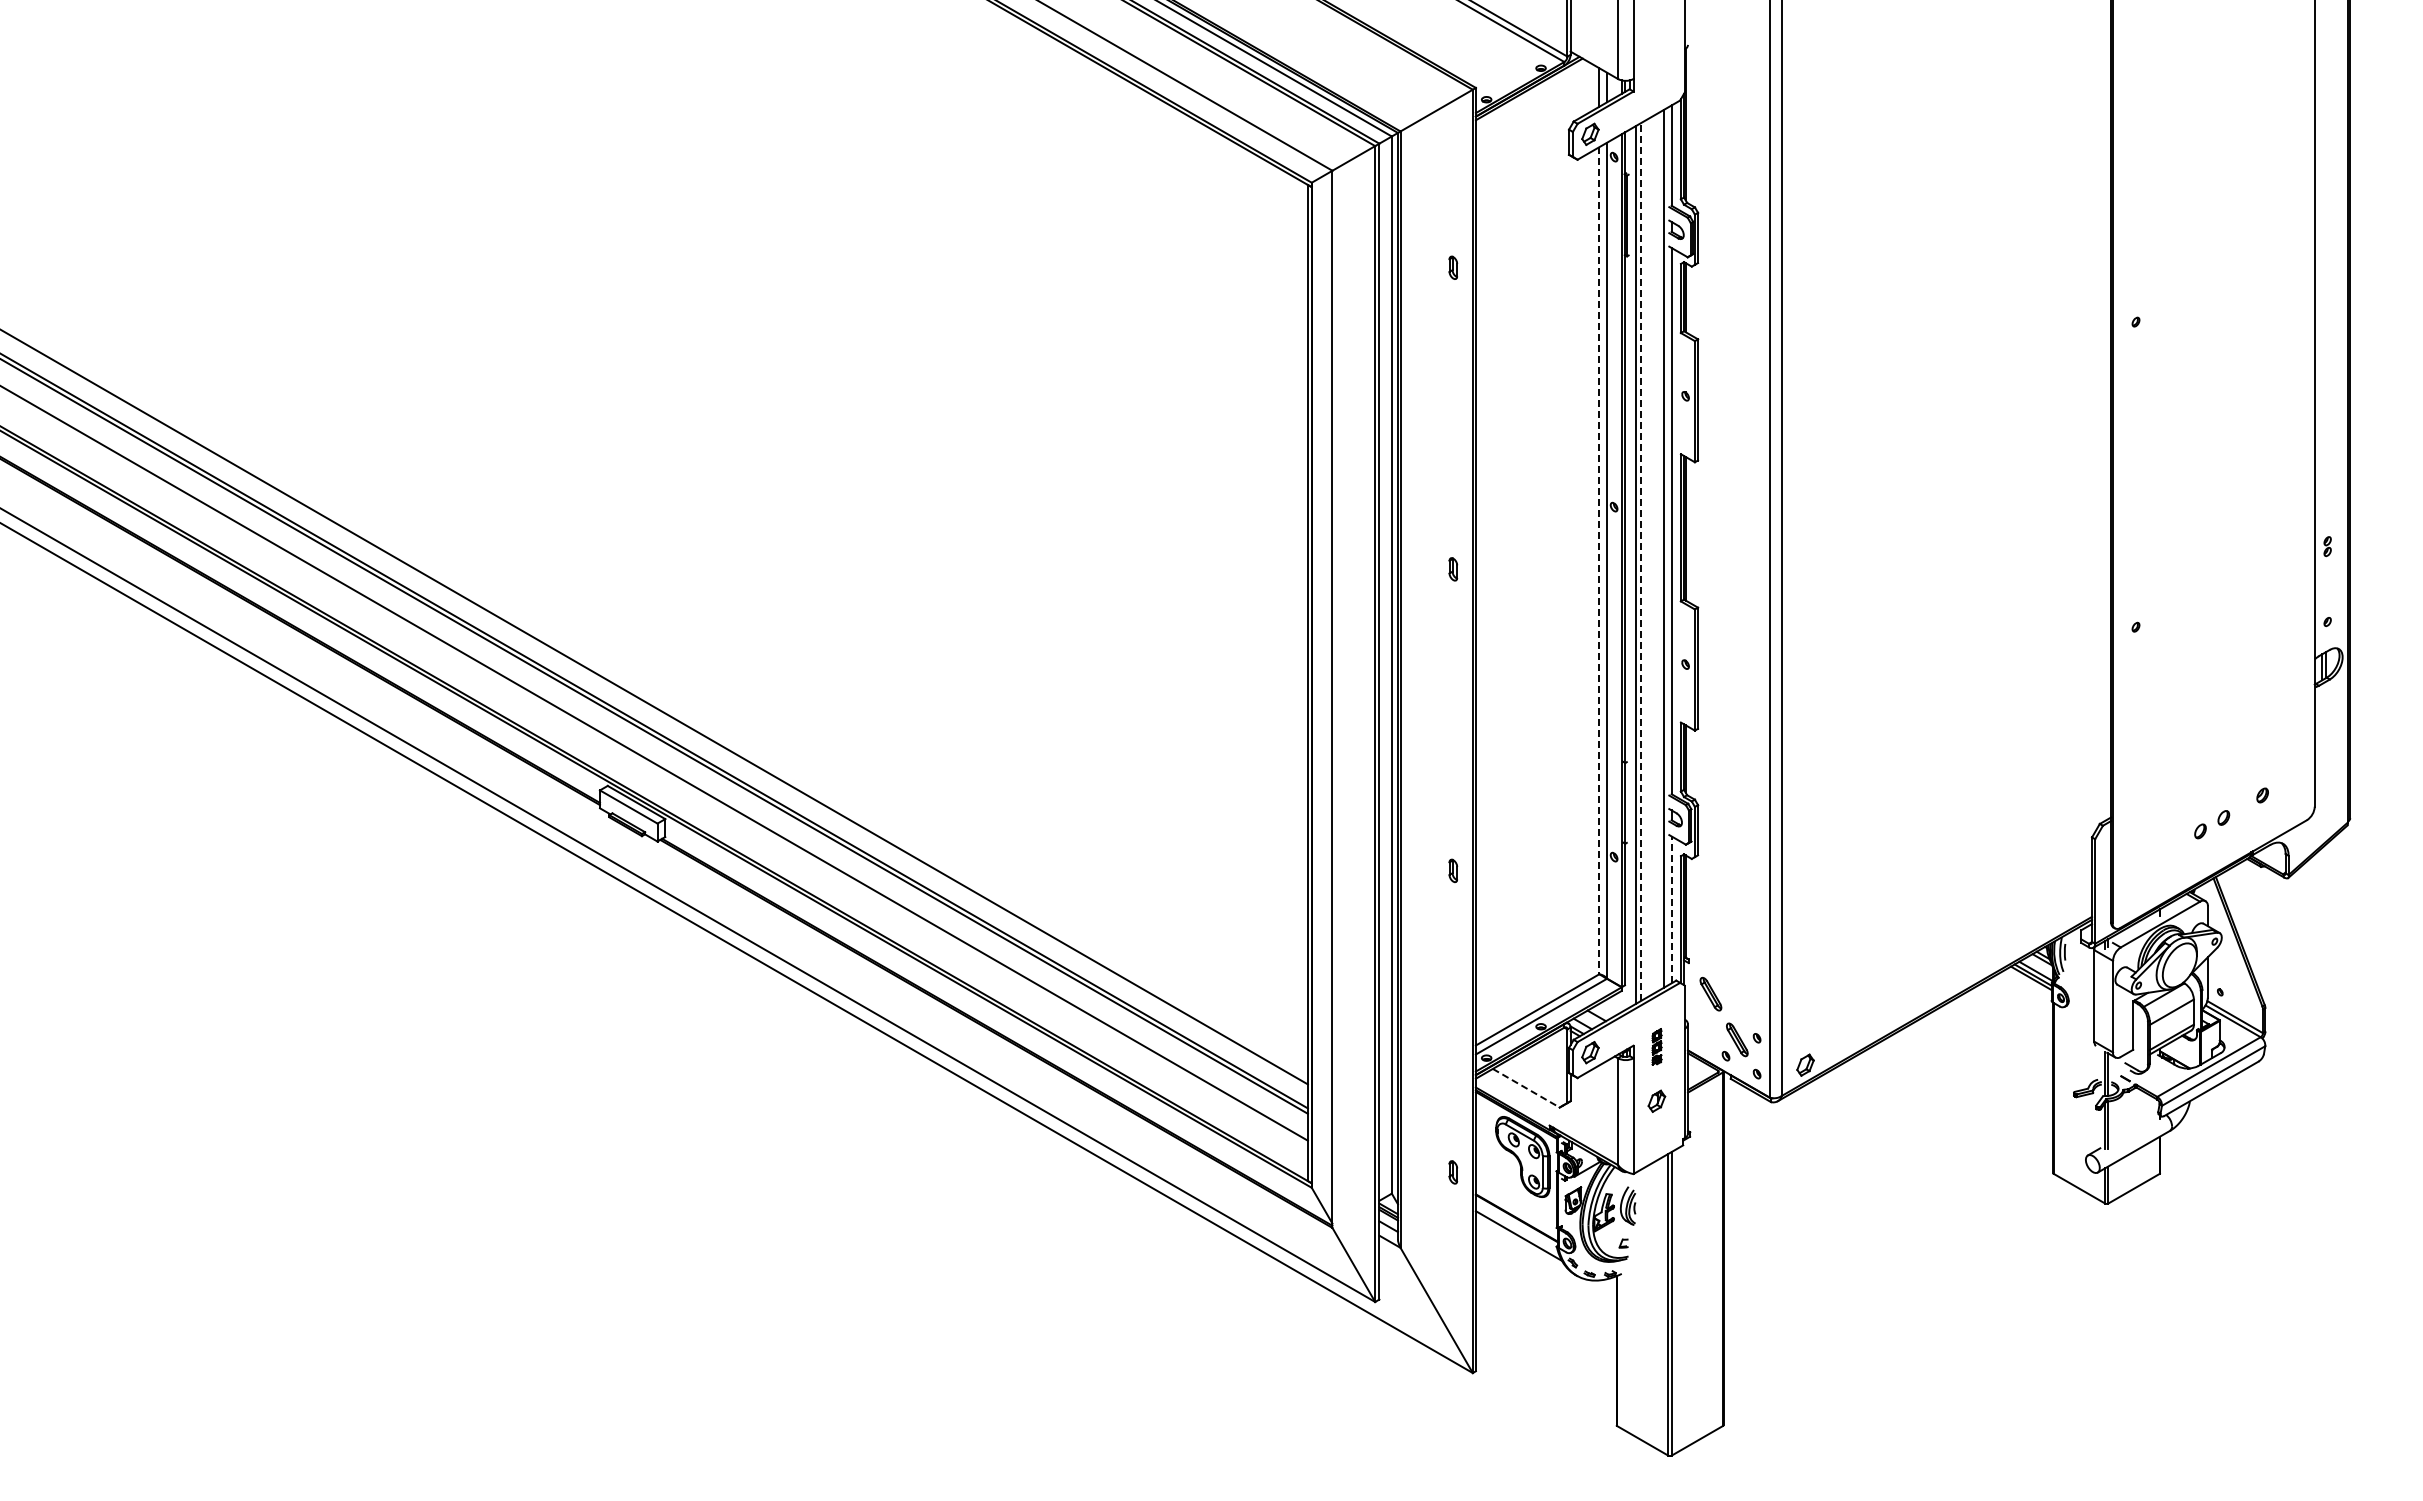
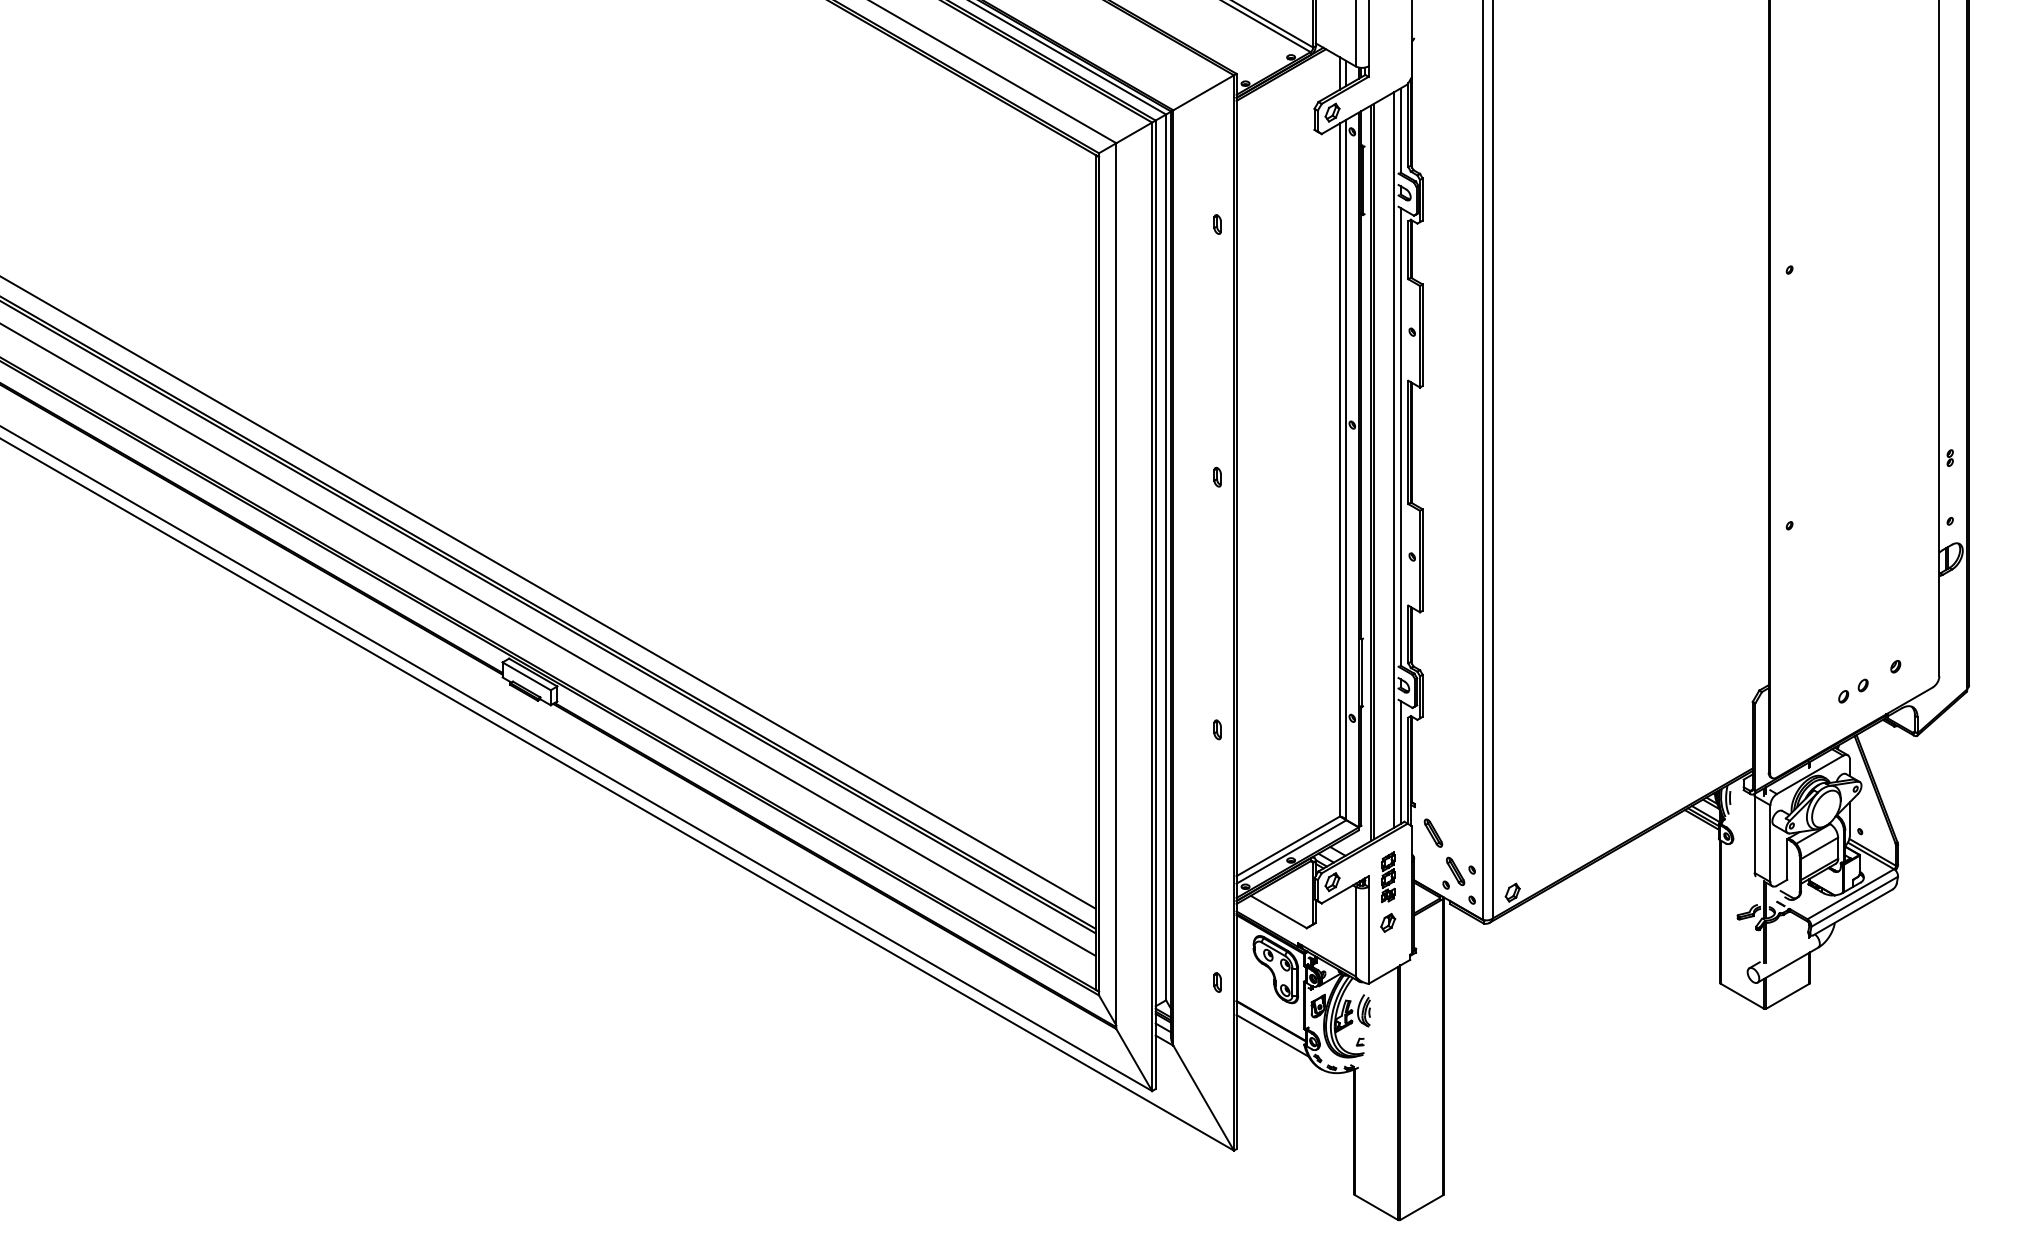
line: (1599, 560) -> (1340, 469), dashed -> solid
line: (1640, 562) -> (1374, 471), dashed -> solid
line: (1671, 909) -> (1400, 762), dashed -> solid
part: (1656, 1046) -> (1387, 877), size x1.67
line: (1526, 1088) -> (1278, 912), dashed -> solid

